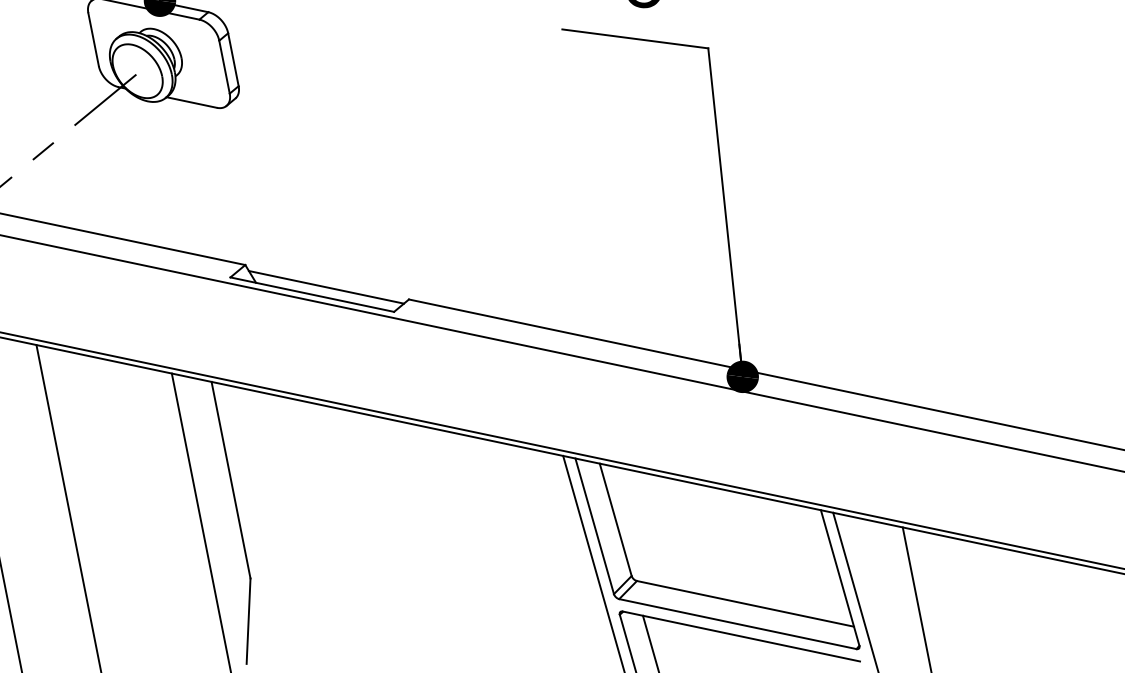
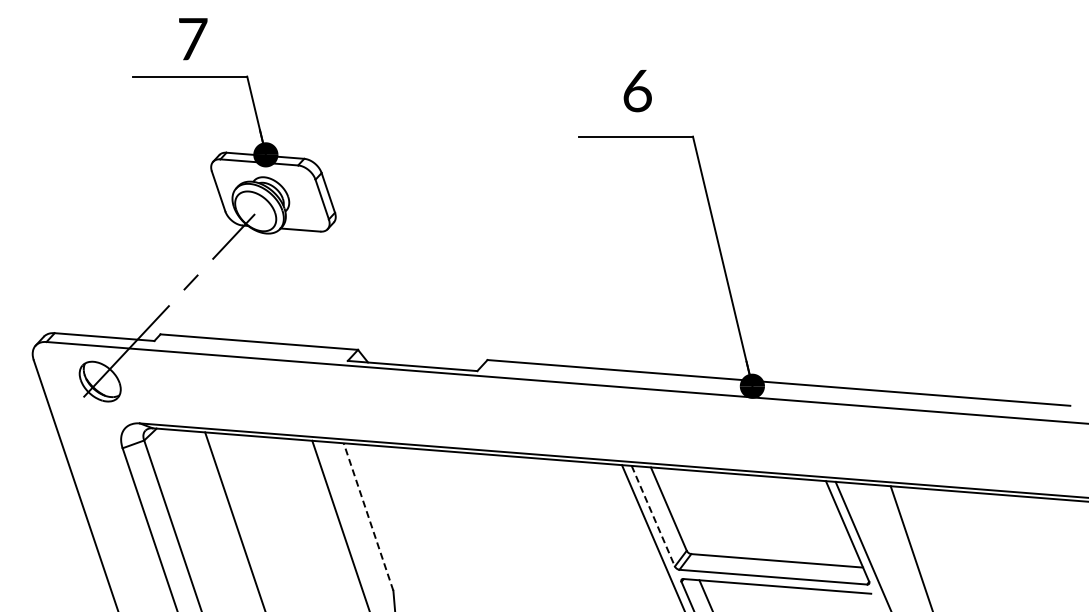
line: (326, 286) -> (422, 358), removed
line: (230, 480) -> (368, 517), solid -> dashed
line: (594, 526) -> (653, 516), solid -> dashed

